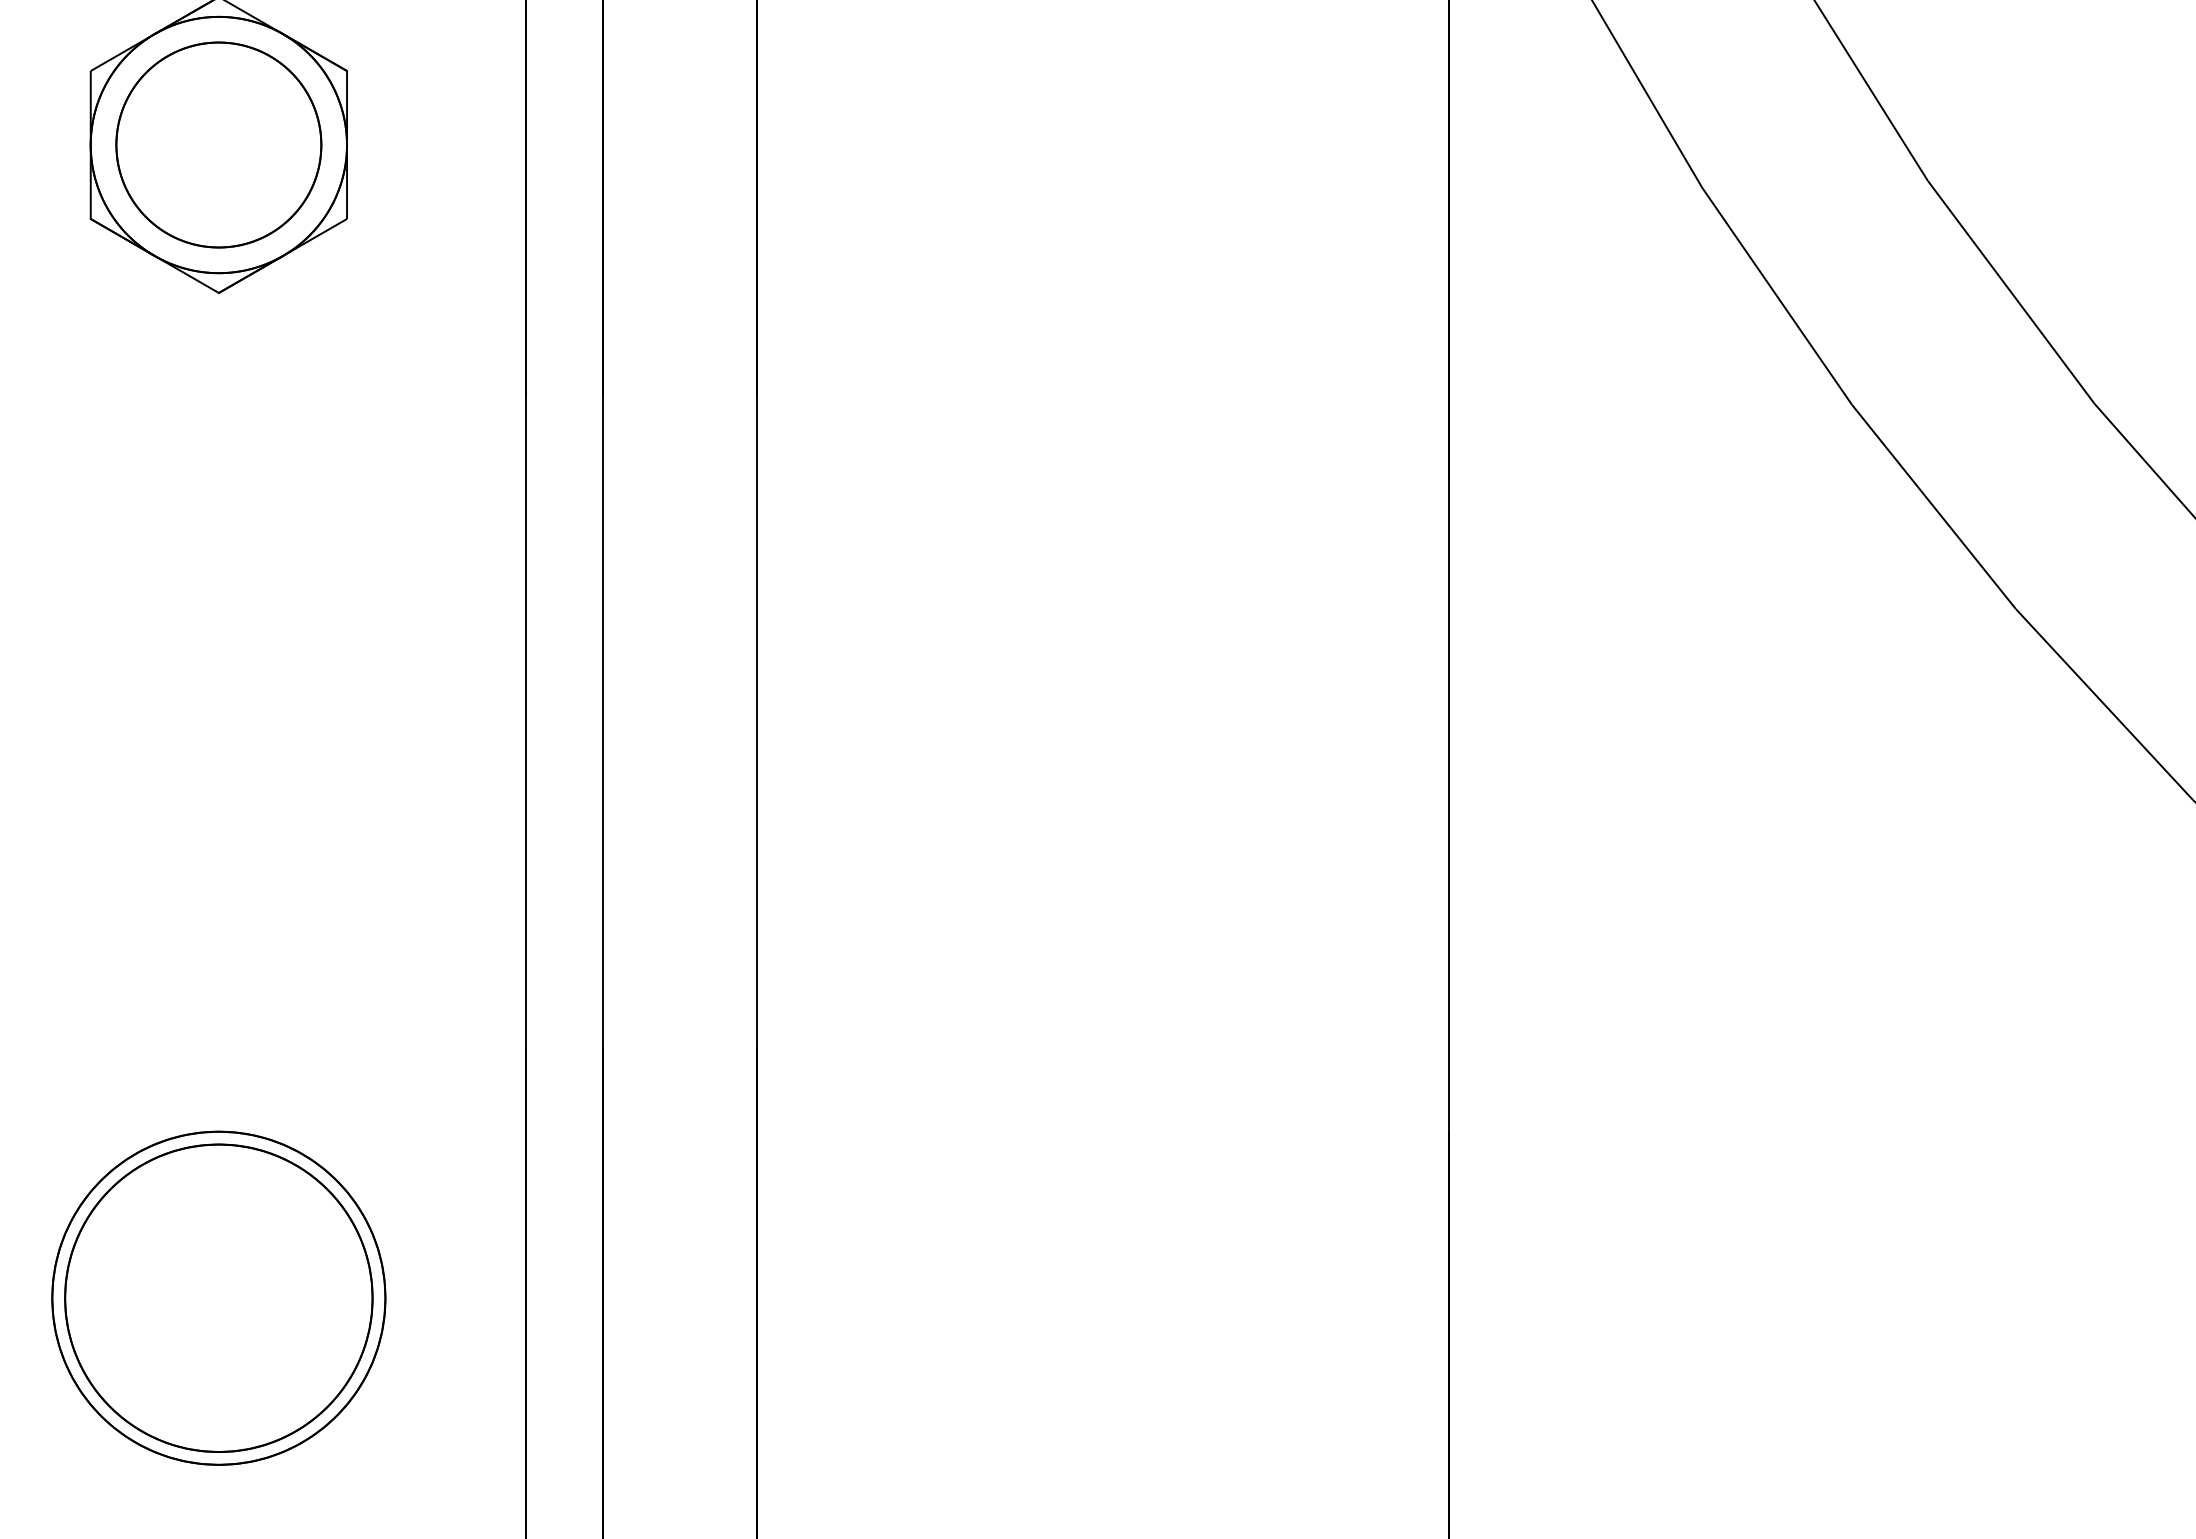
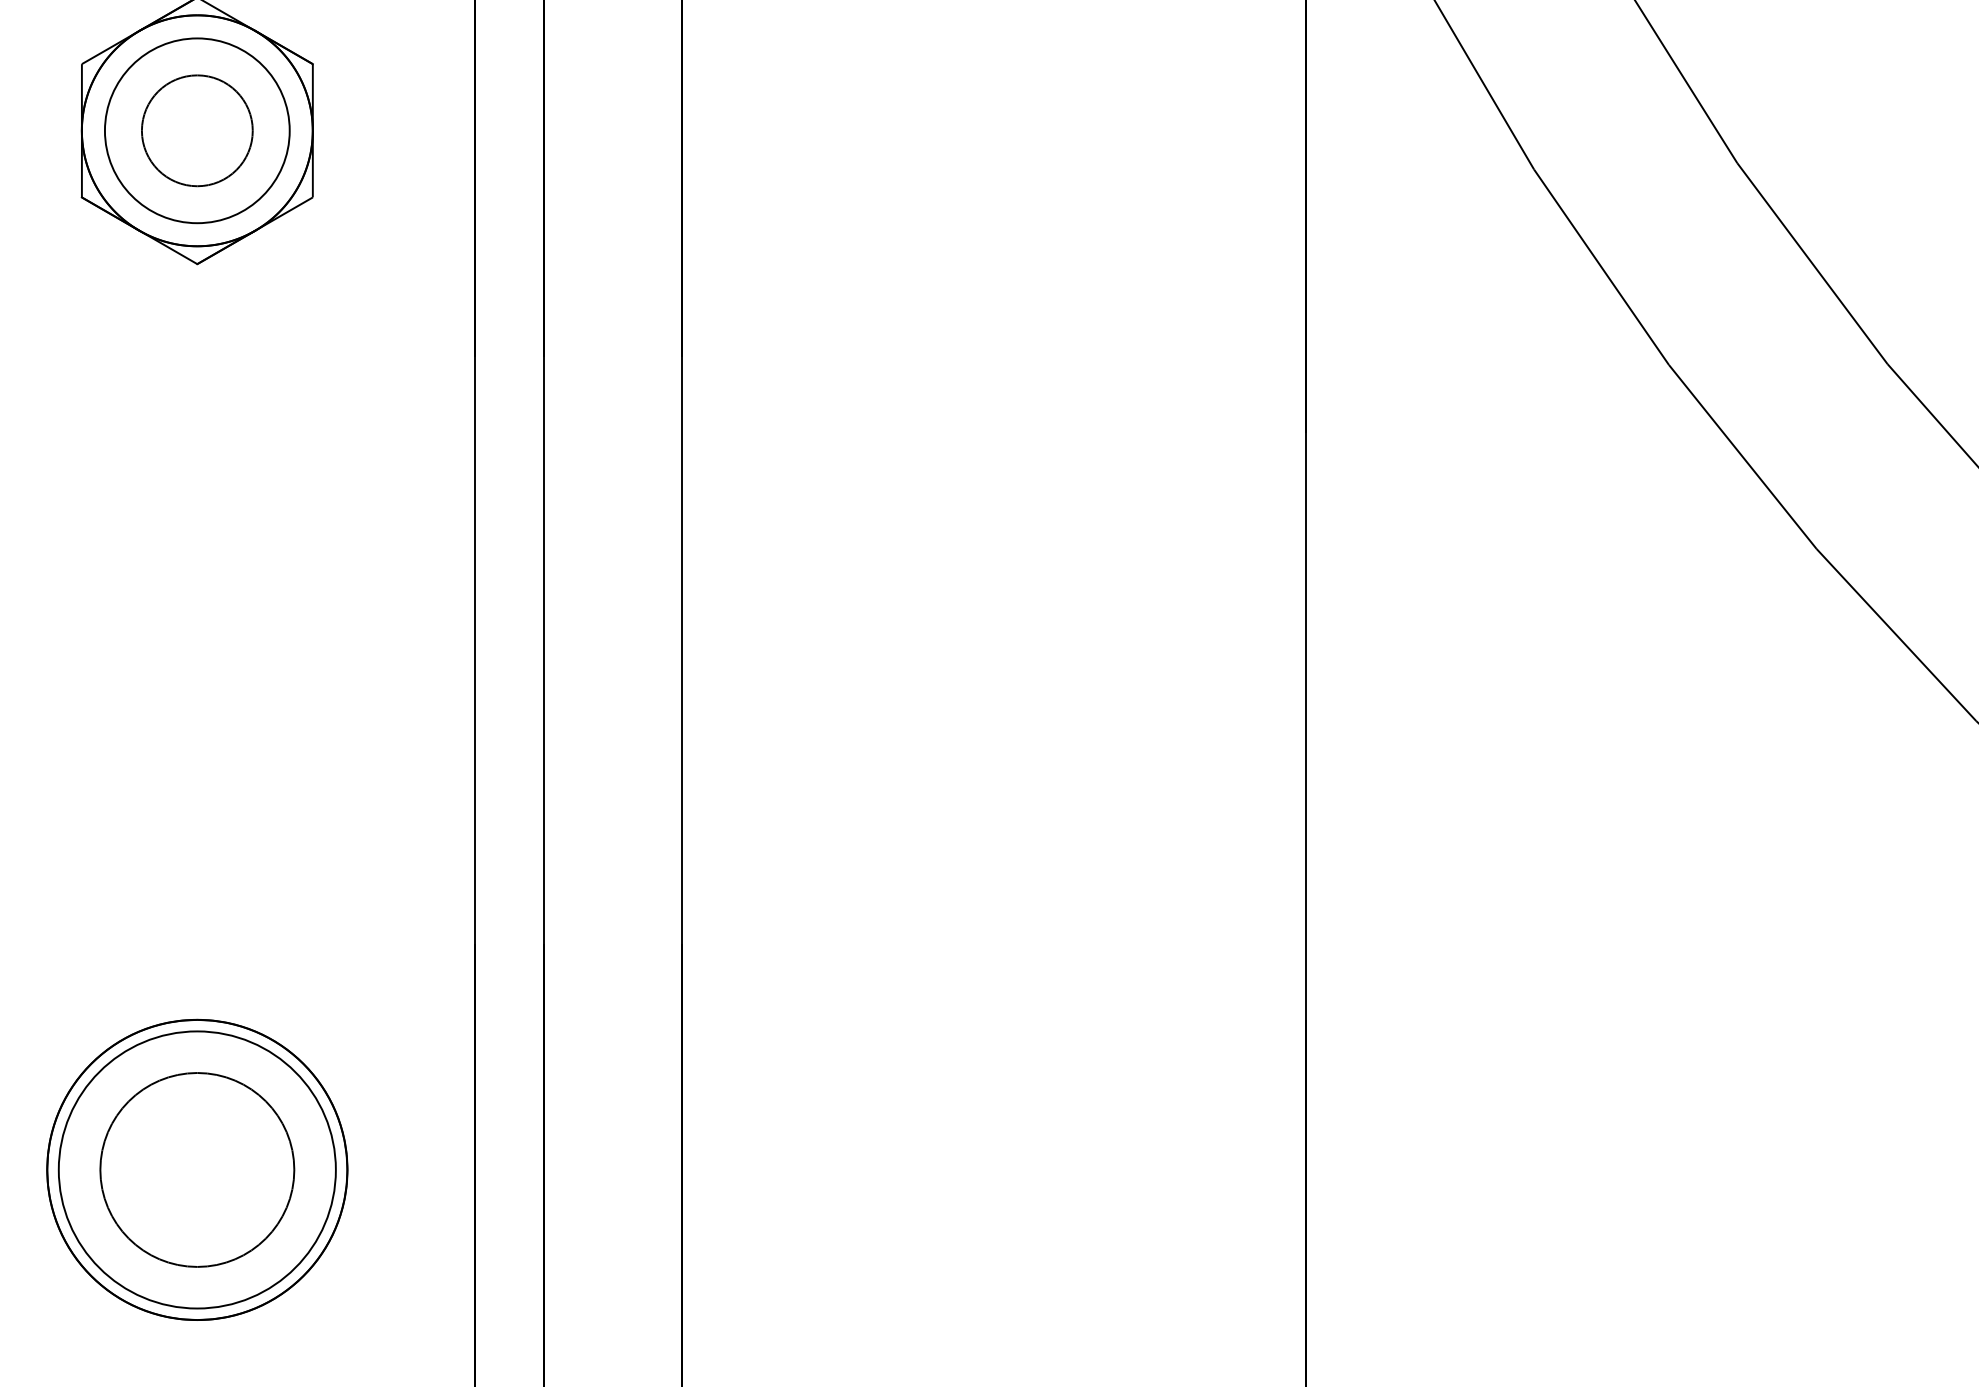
circle: (217, 144) -> (196, 130), size x0.6
circle: (217, 1297) -> (196, 1169), size x0.7

